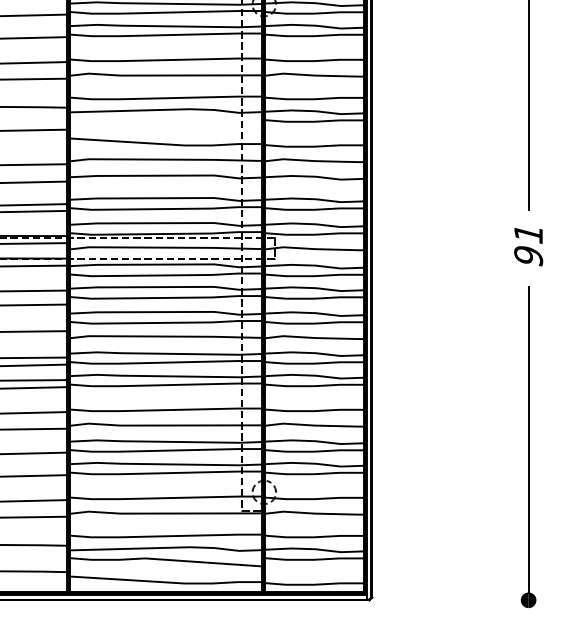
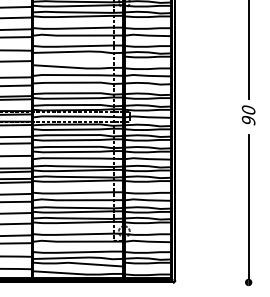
text: (528, 232) -> (248, 109), 91 -> 90

